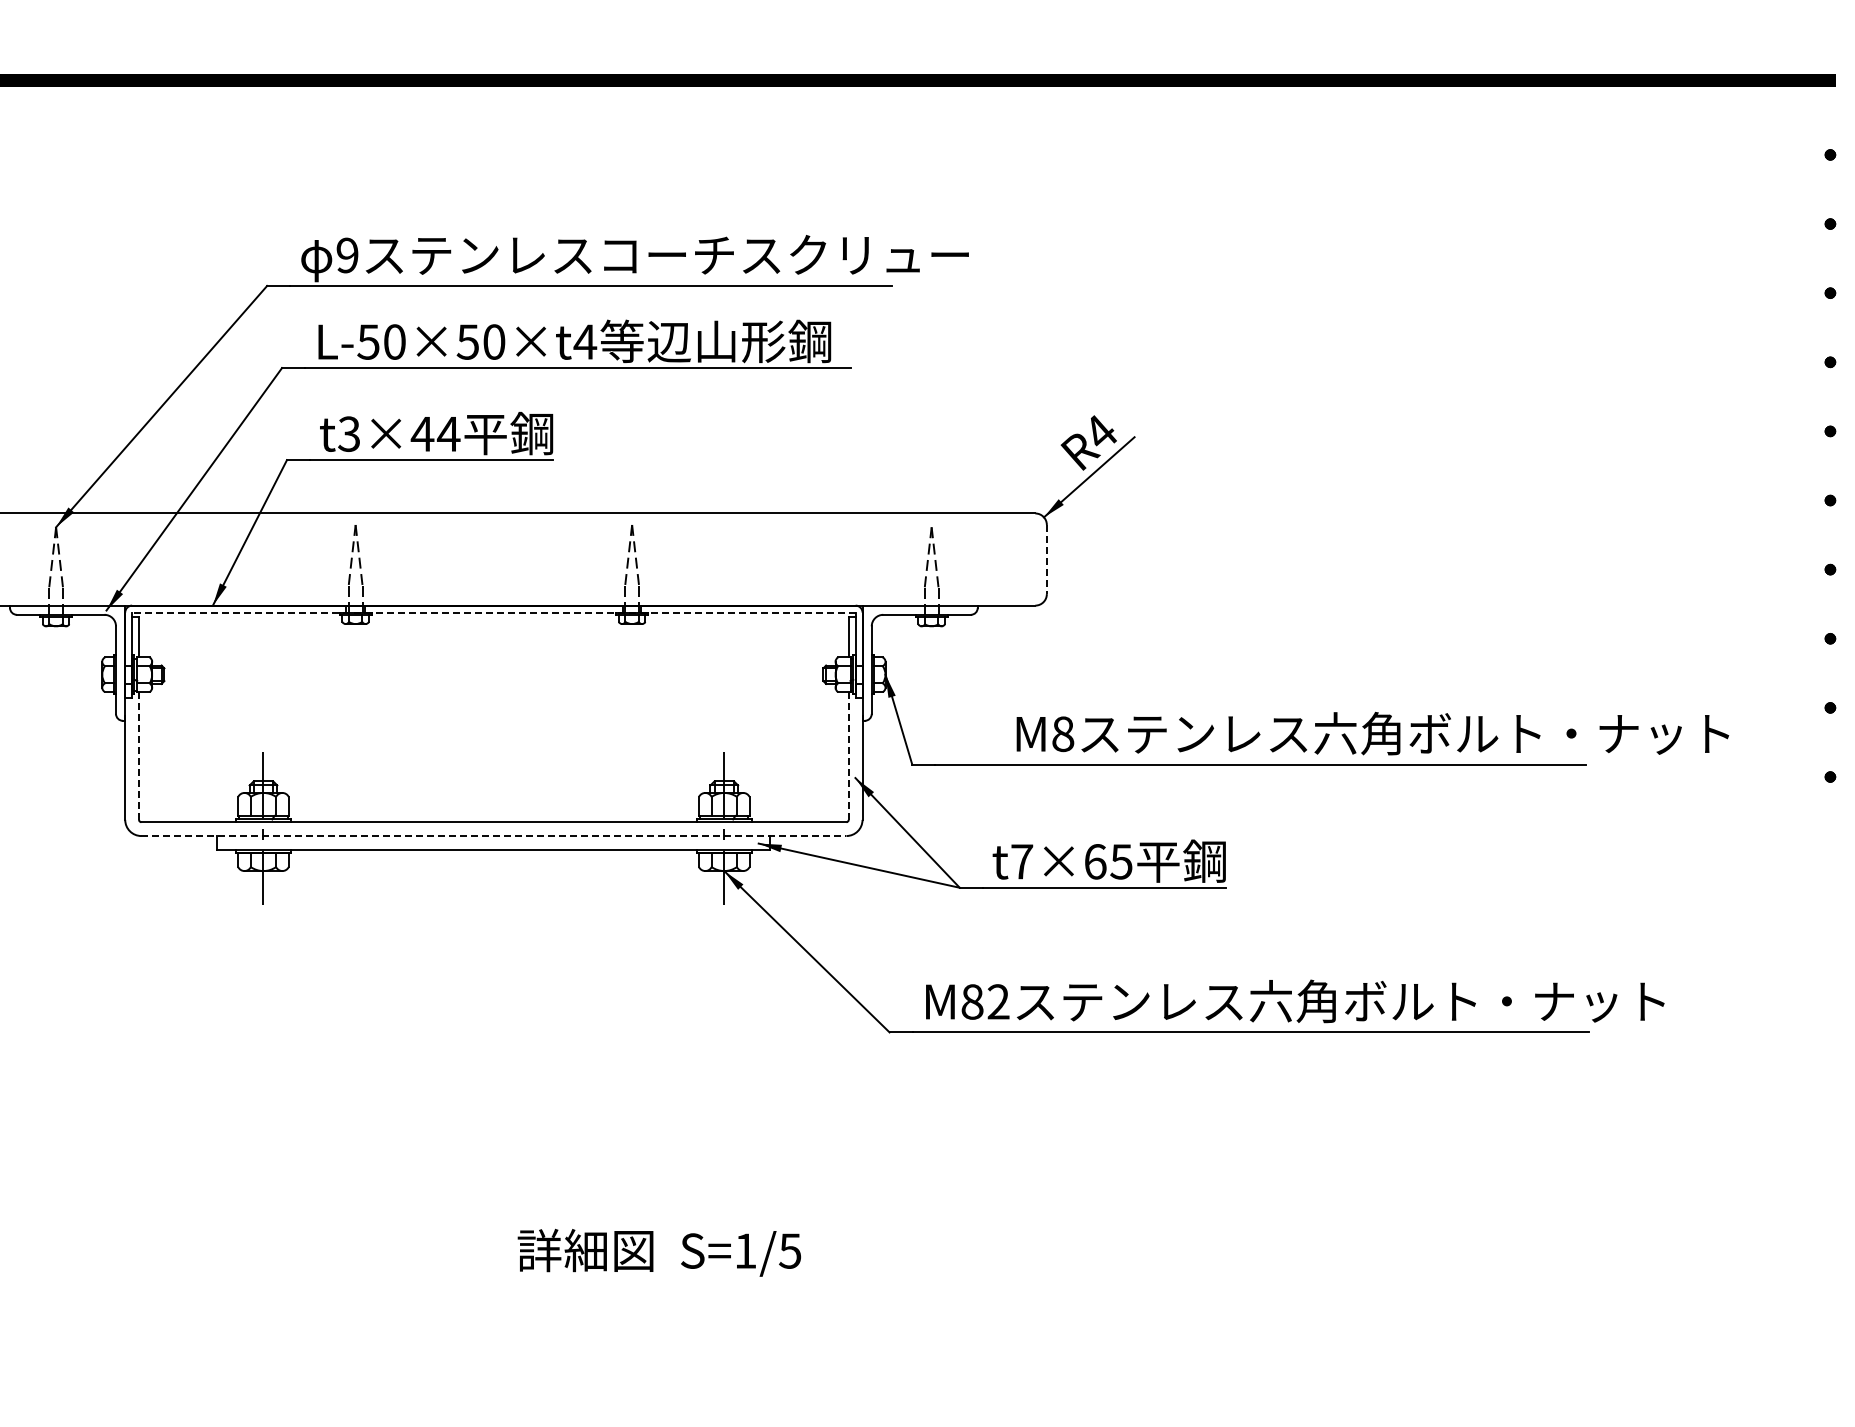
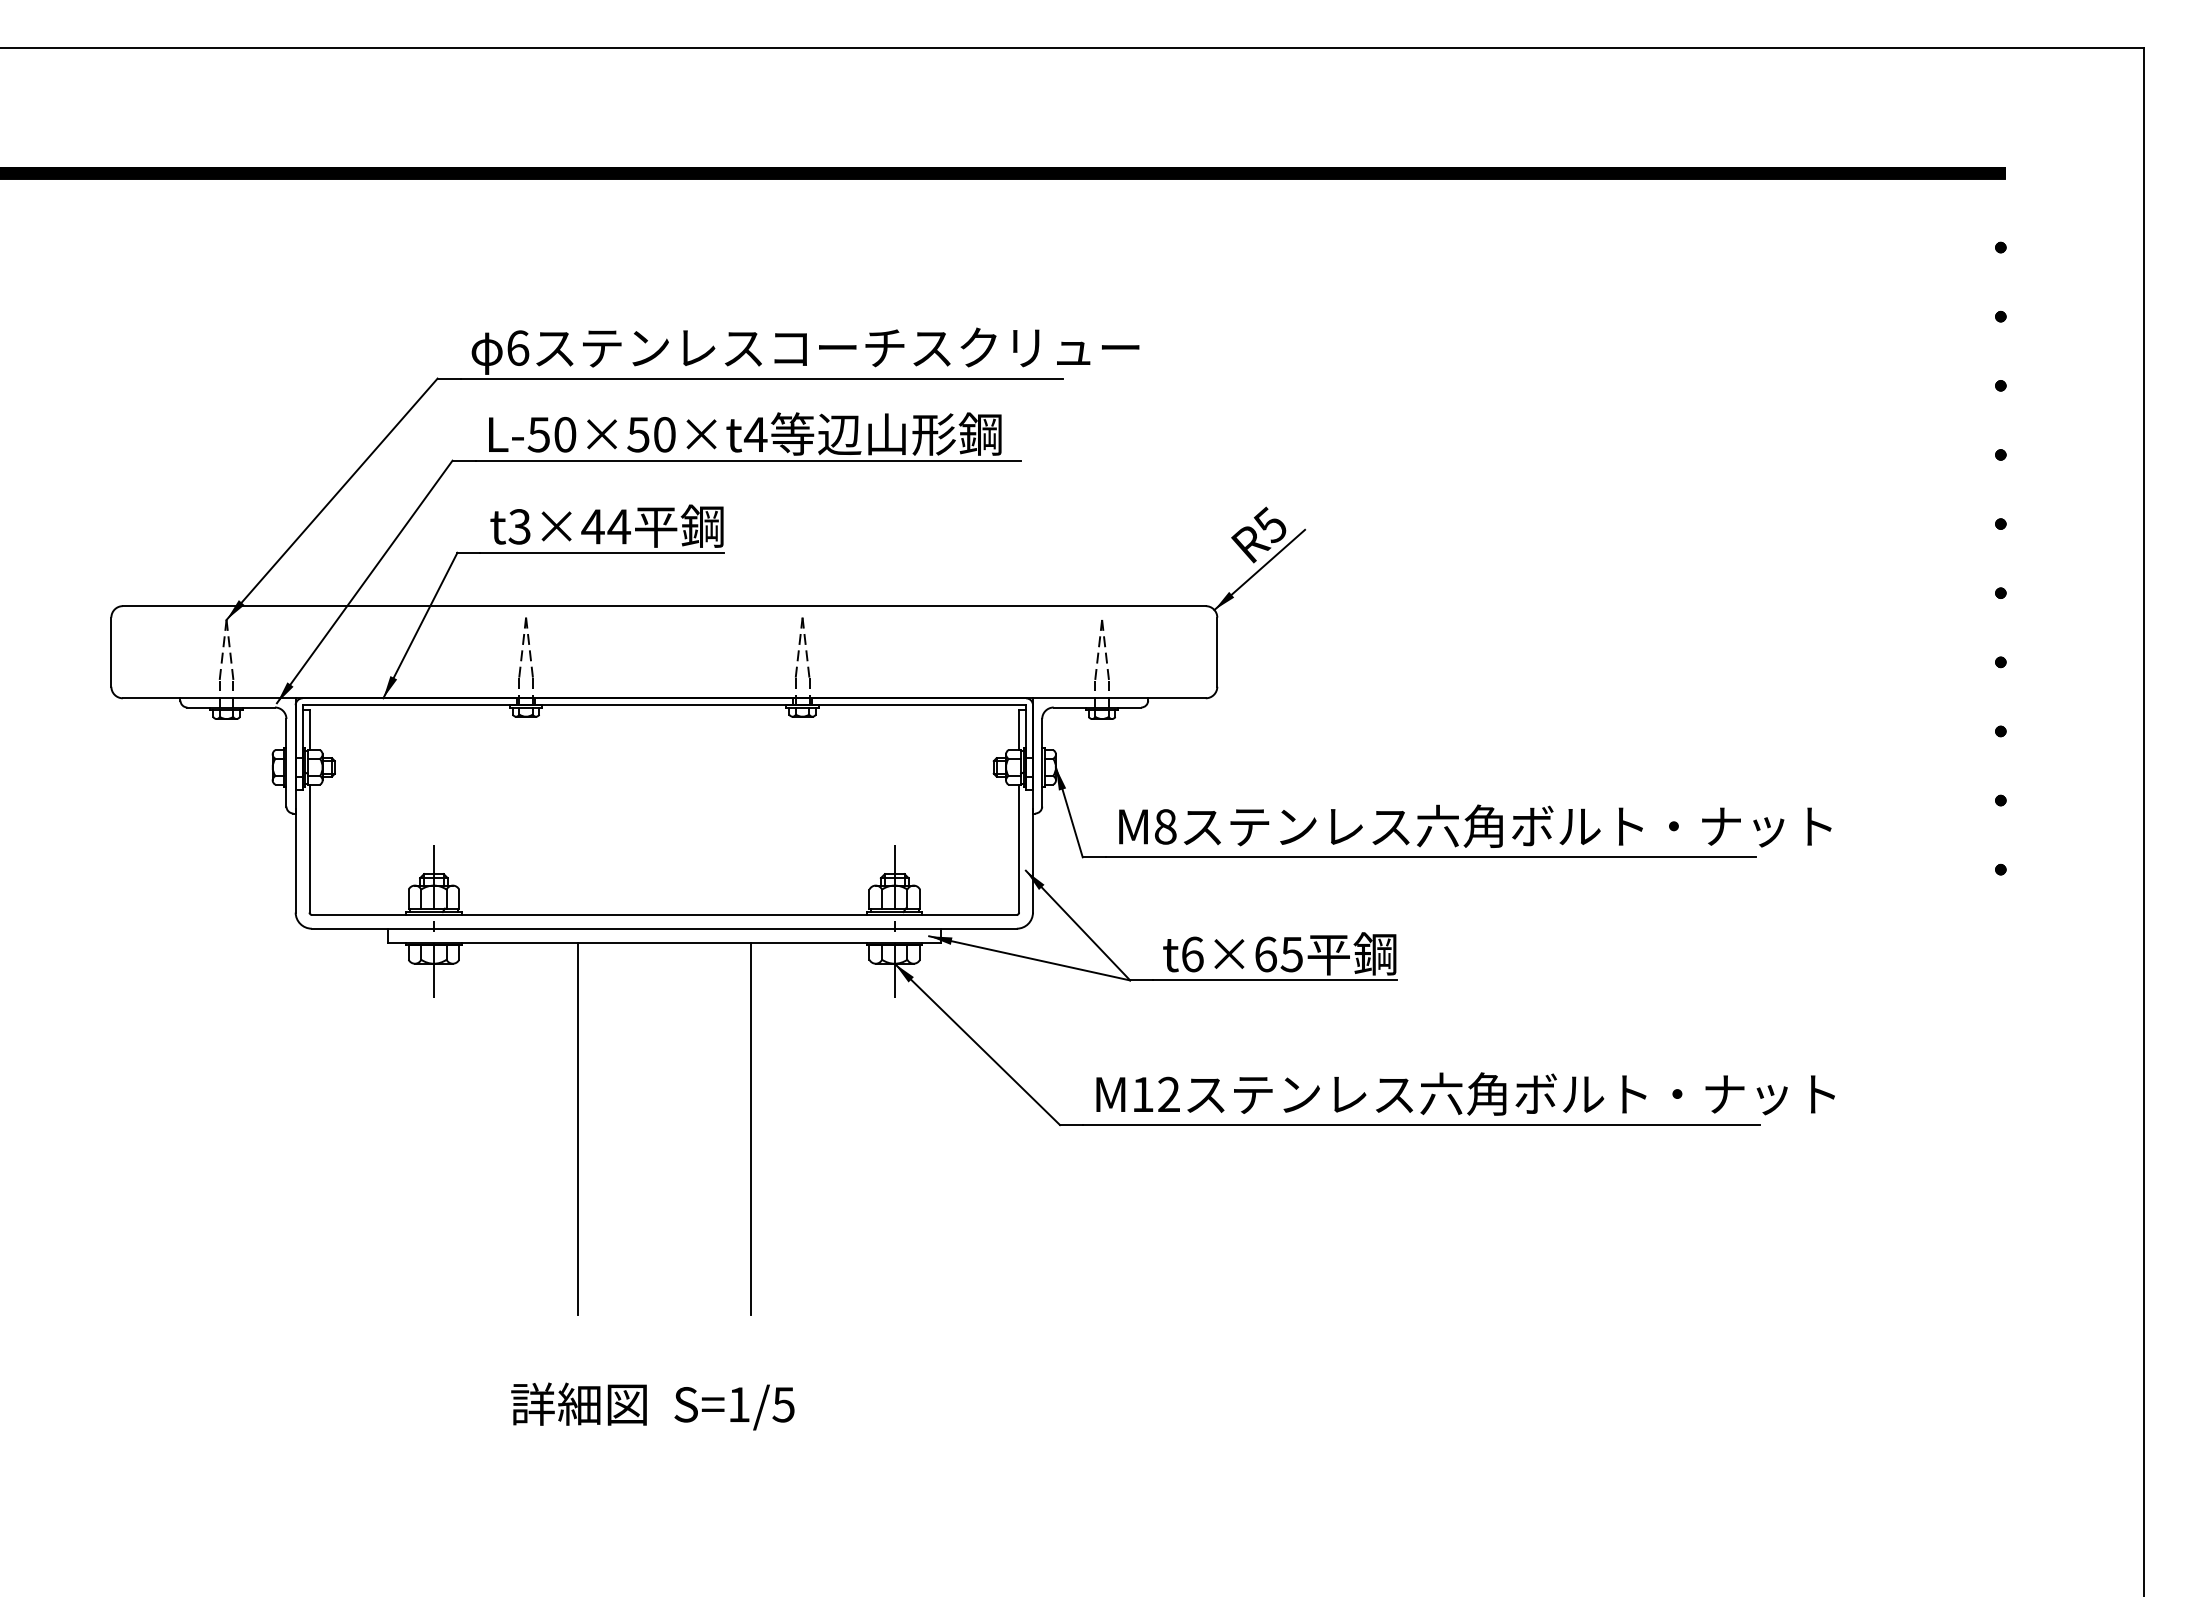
text: (348, 254) -> (518, 347), 9 -> 6
text: (1100, 431) -> (1270, 524), R4 -> R5
line: (1047, 559) -> (1217, 652), dashed -> solid
line: (494, 612) -> (664, 705), dashed -> solid
text: (1373, 732) -> (1475, 825), moved
line: (139, 755) -> (309, 848), dashed -> solid
line: (849, 755) -> (1019, 848), dashed -> solid
line: (494, 835) -> (664, 928), dashed -> solid
text: (1022, 861) -> (1192, 954), t7×65 -> t6×65
text: (972, 1001) -> (1142, 1094), M82 -> M12
line: (407, 1035) -> (577, 1128), added
line: (580, 1035) -> (750, 1128), added
text: (659, 1252) -> (652, 1406), moved

